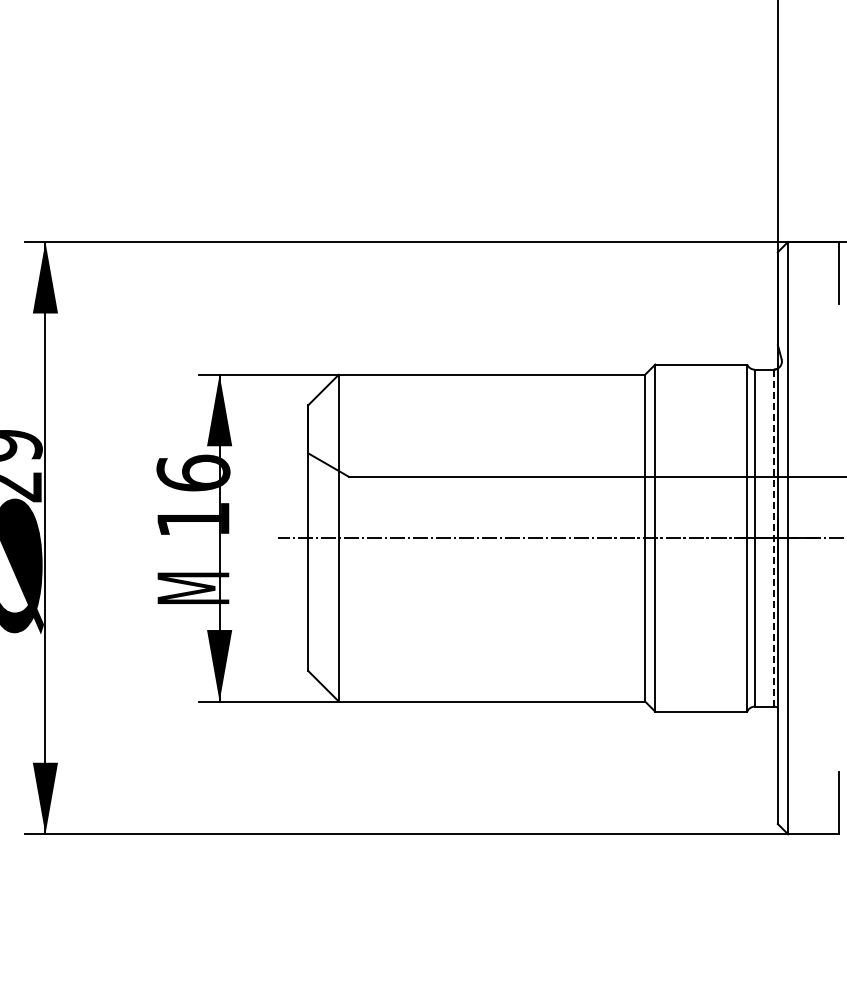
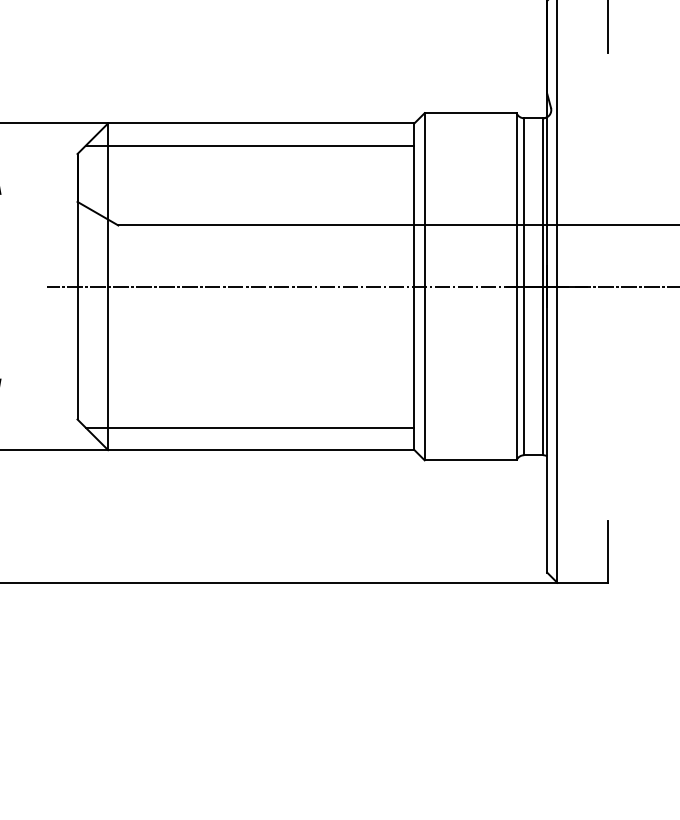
line: (480, 397) -> (249, 146), added
line: (773, 537) -> (542, 286), dashed -> solid
line: (480, 679) -> (249, 428), added

